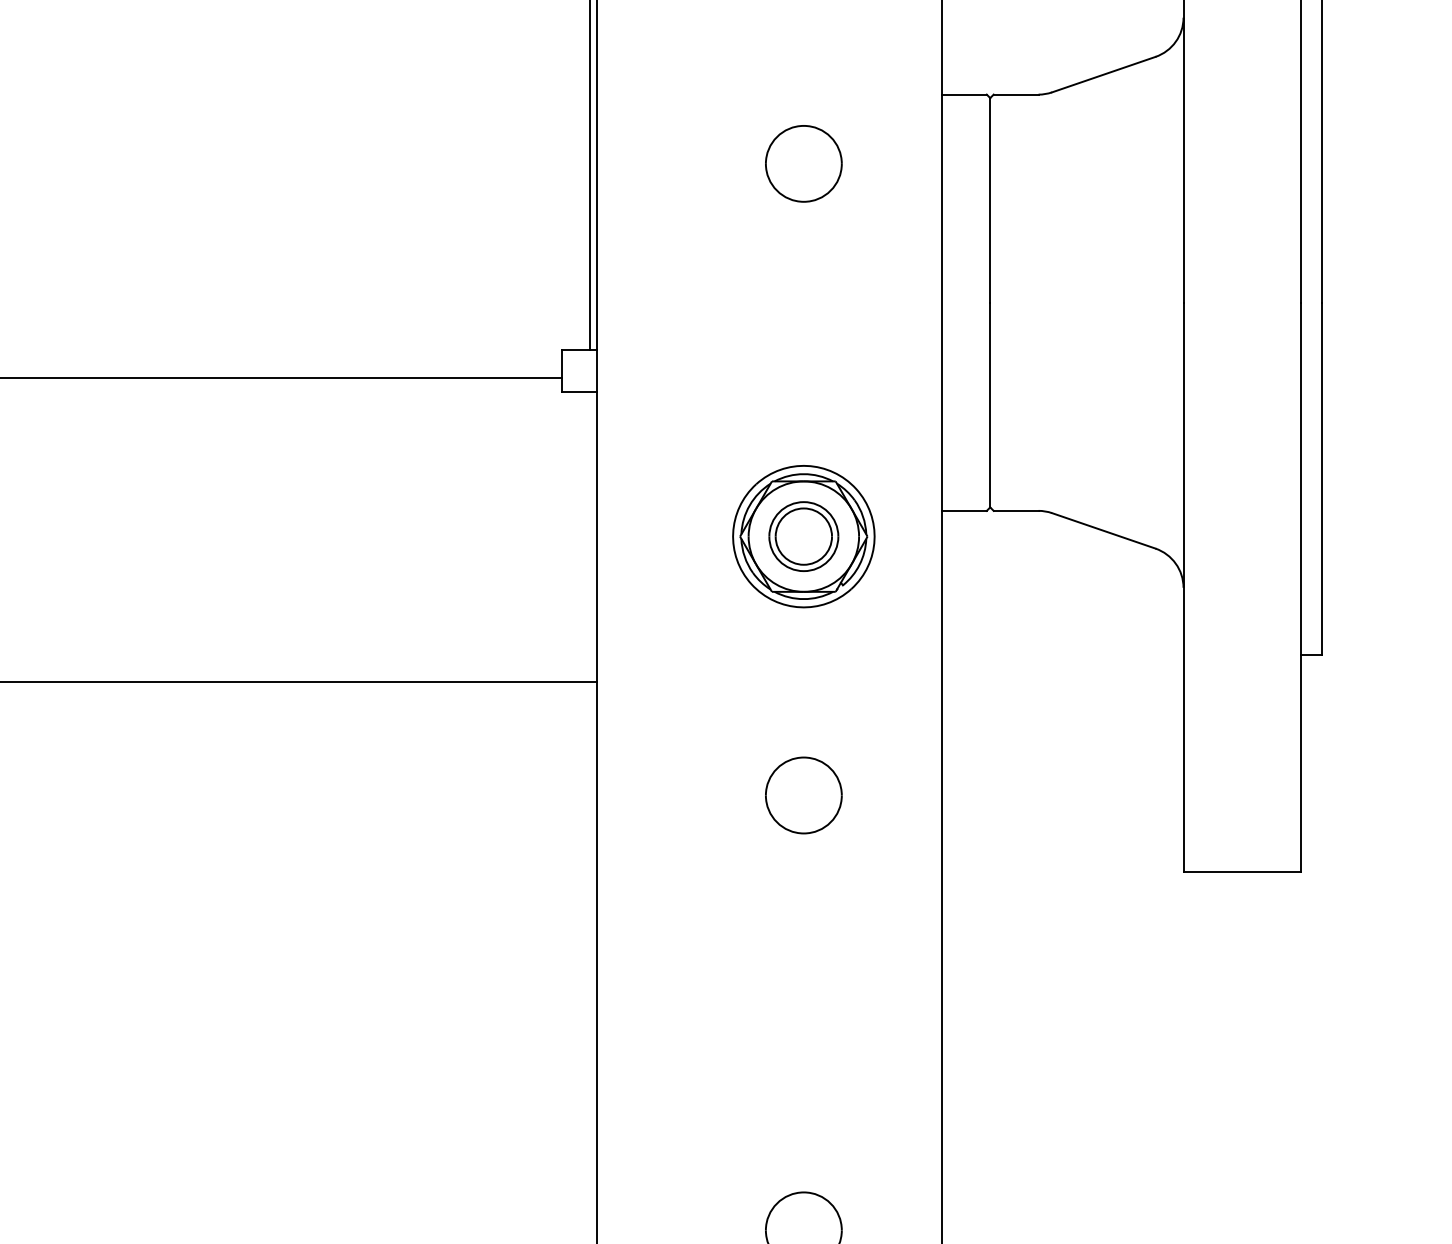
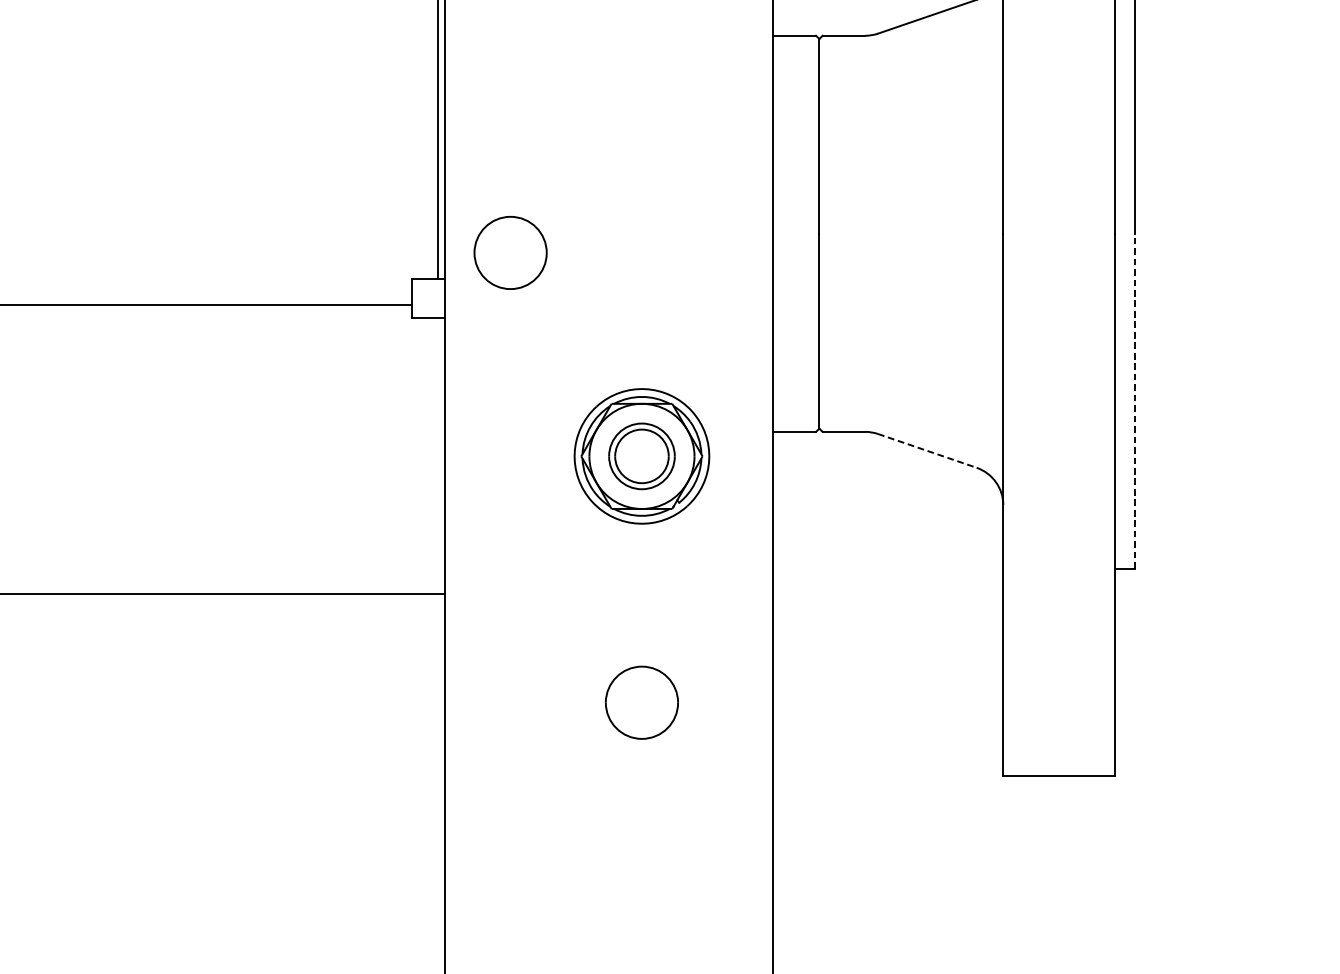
part: (803, 163) -> (510, 252), moved
line: (1321, 478) -> (1134, 401), solid -> dashed
line: (1103, 530) -> (927, 450), solid -> dashed

